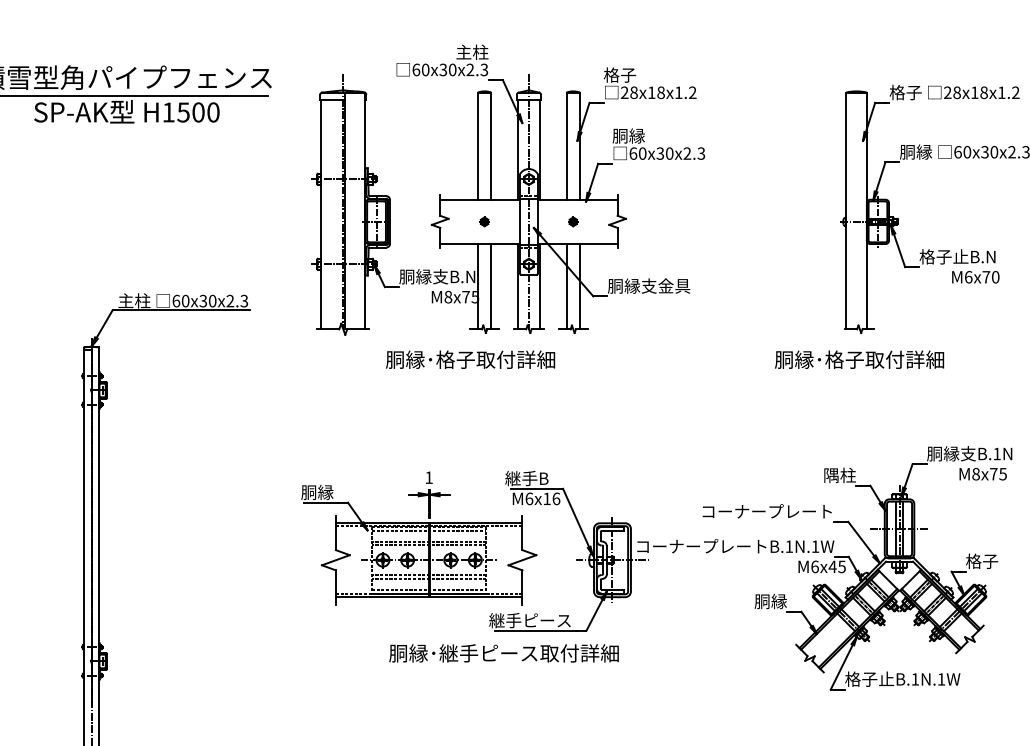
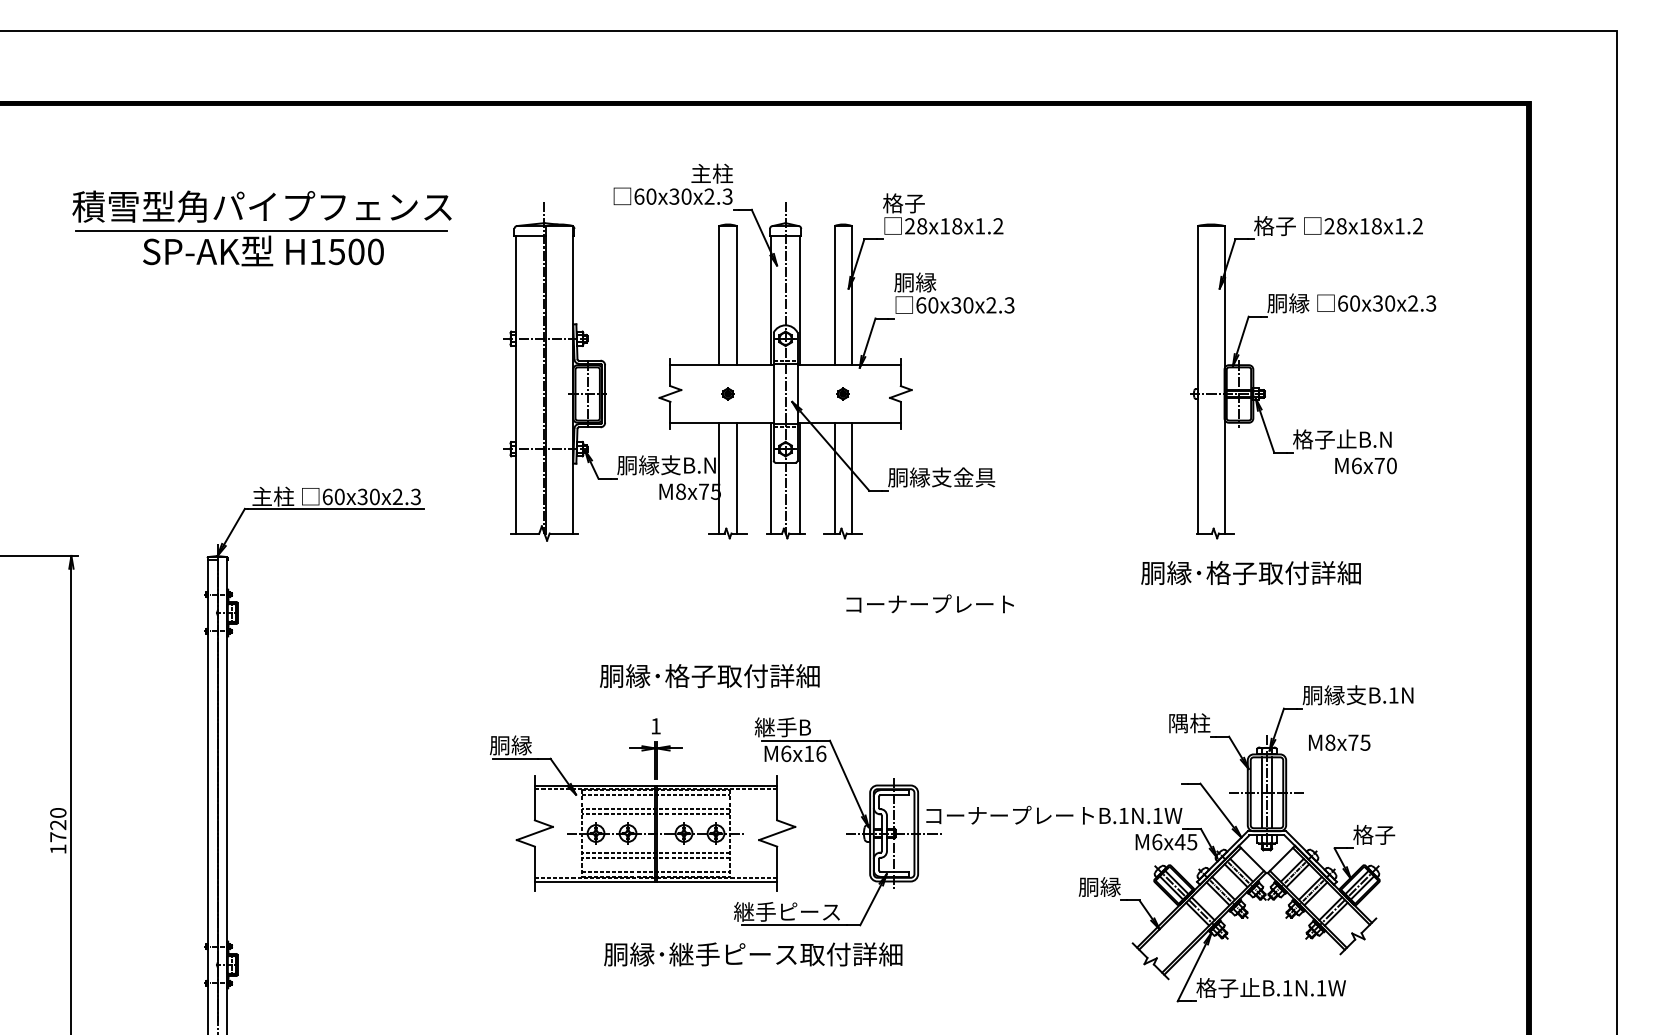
text: (470, 360) -> (709, 676), moved
text: (859, 360) -> (1250, 573), moved
text: (983, 474) -> (1339, 742), moved
text: (766, 510) -> (929, 603), moved

